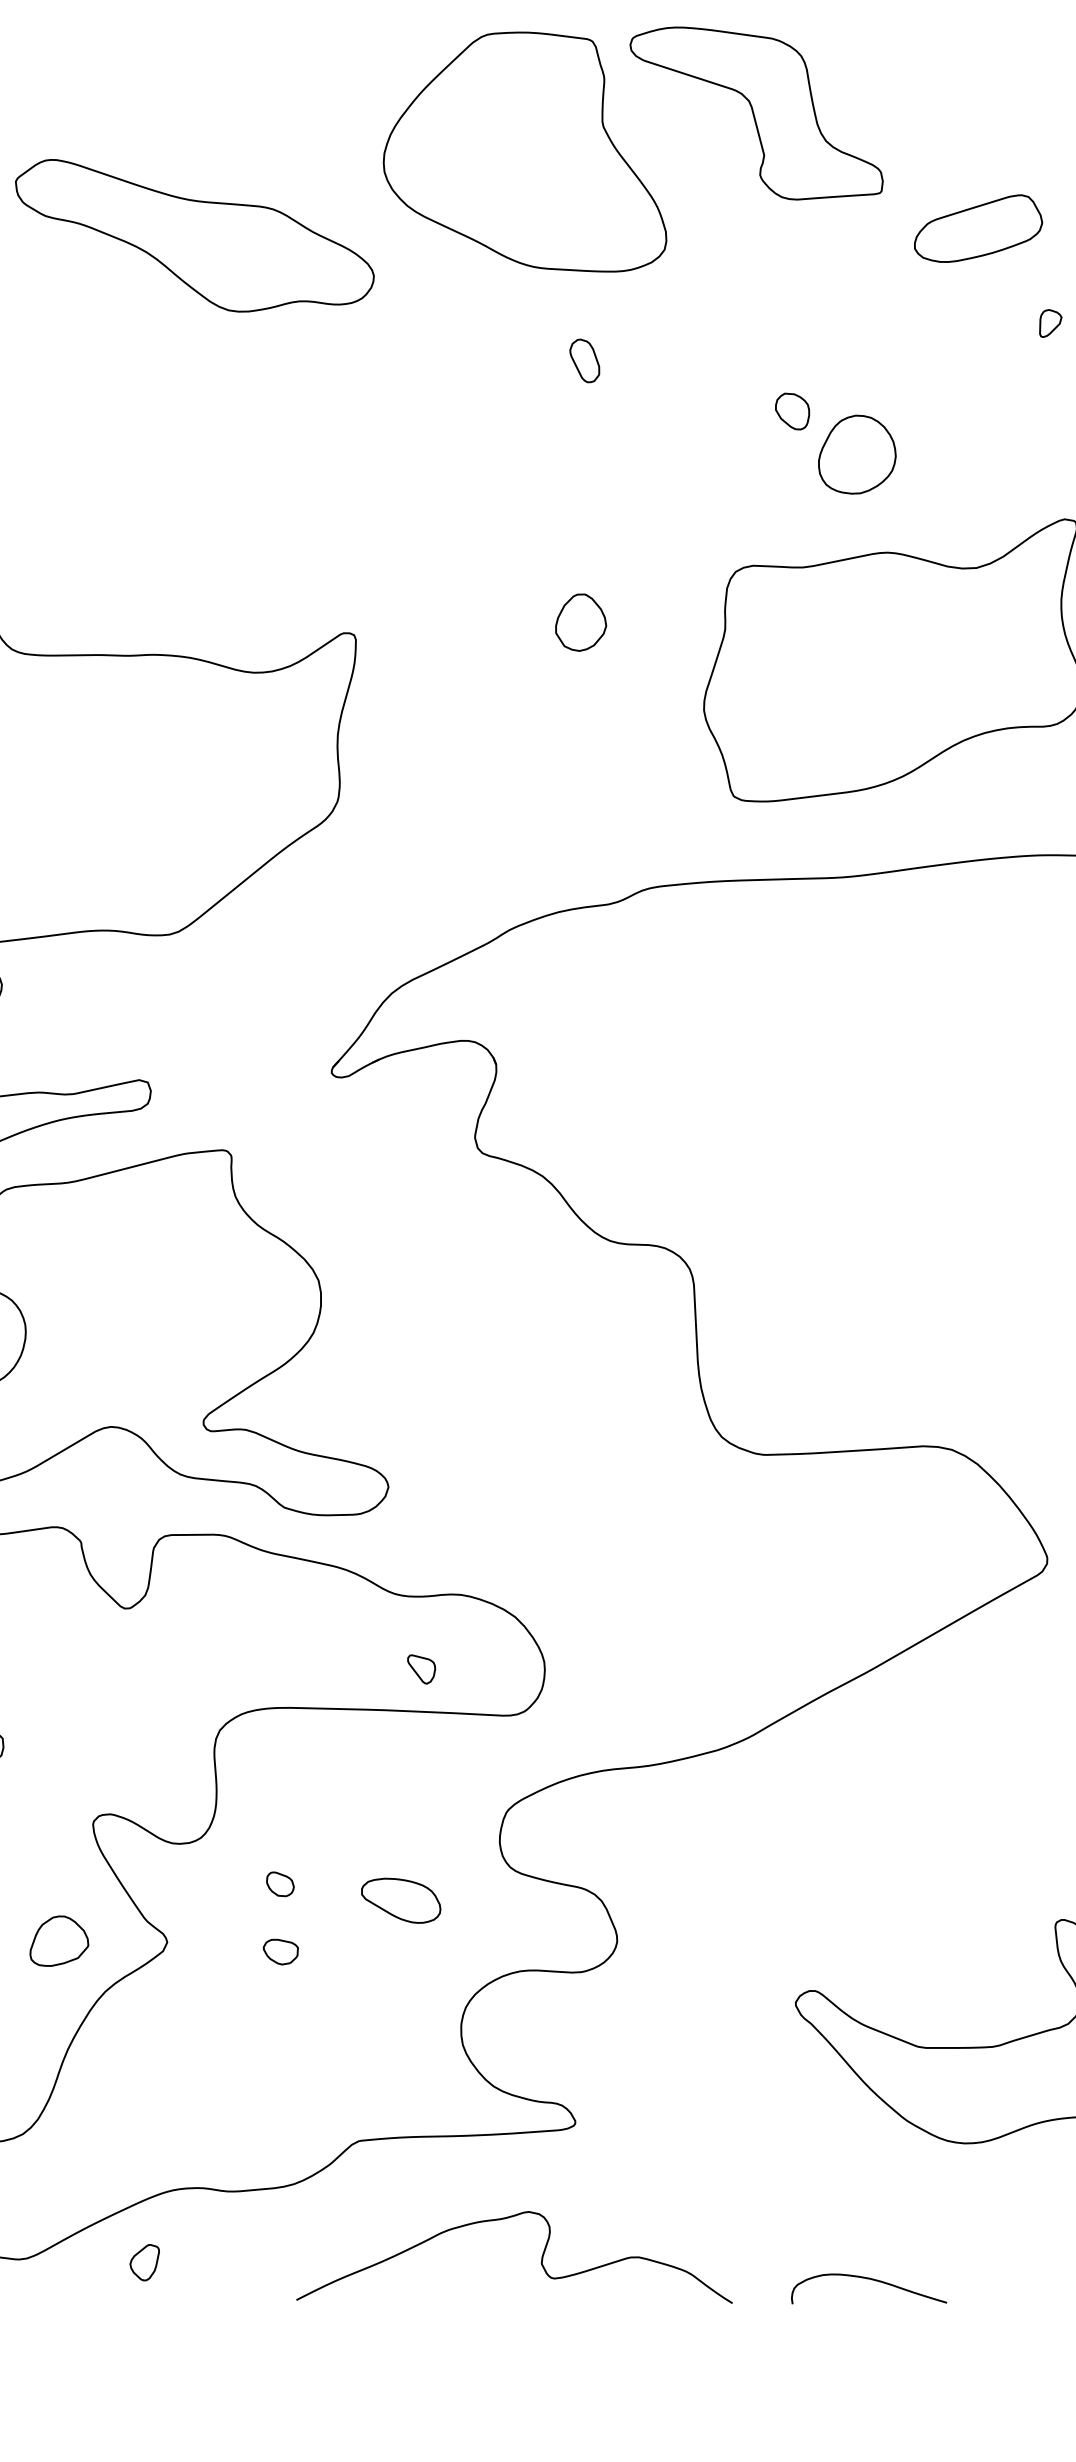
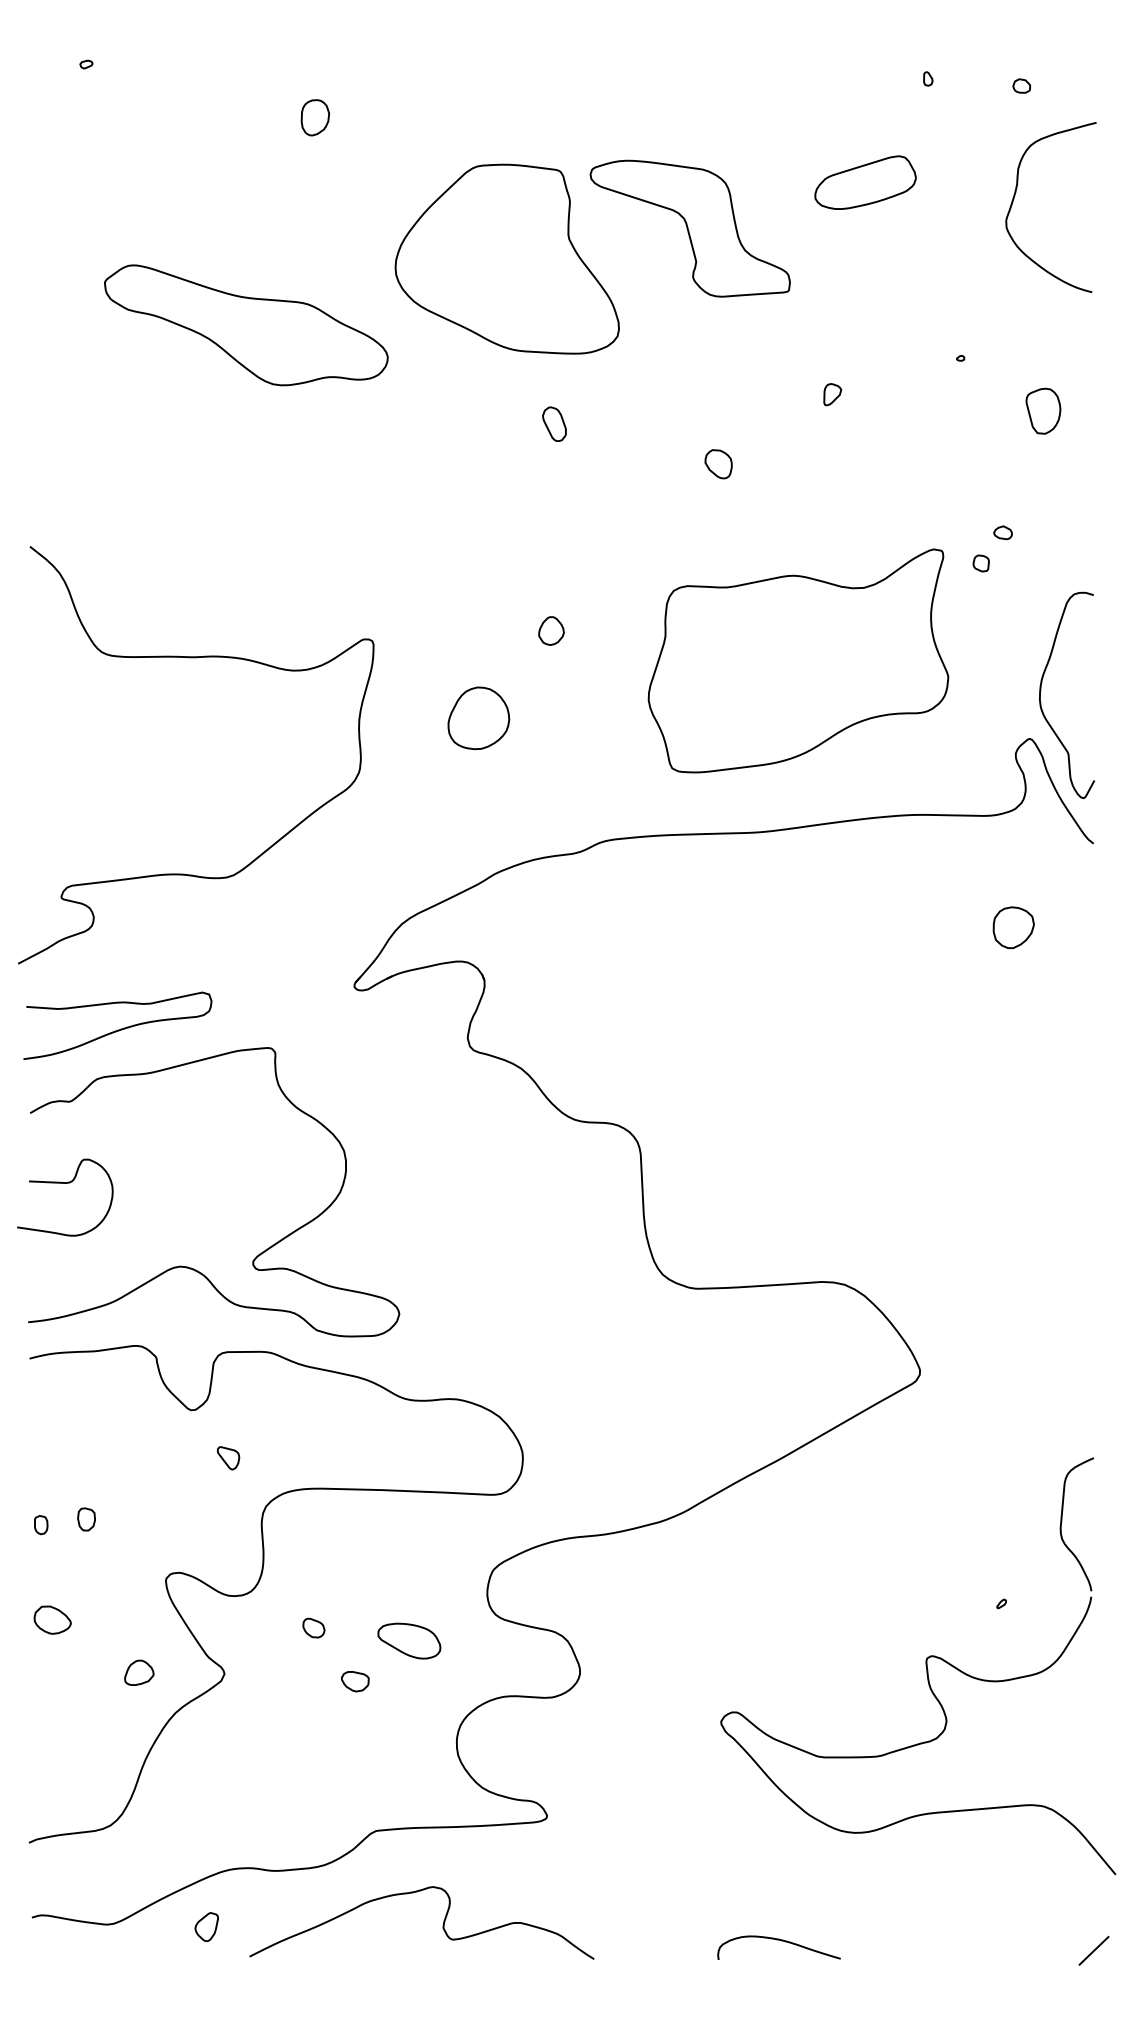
part: (978, 228) -> (865, 182), moved
part: (1050, 323) -> (832, 394), moved
part: (856, 454) -> (478, 718), moved
part: (581, 621) -> (551, 630), size x0.62
part: (421, 1669) -> (228, 1458), moved
part: (59, 1940) -> (139, 1672), size x0.62
part: (279, 1951) -> (354, 1681), moved
curve: (540, 2260) -> (442, 1925), moved

